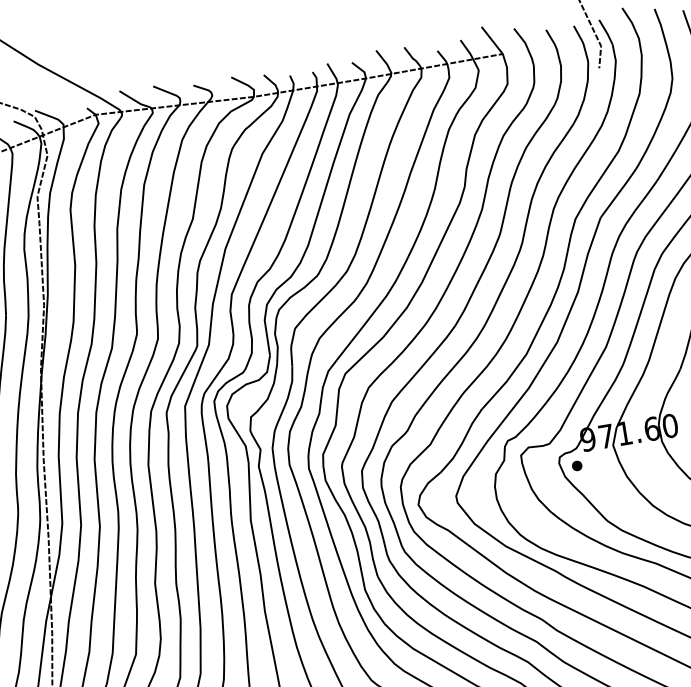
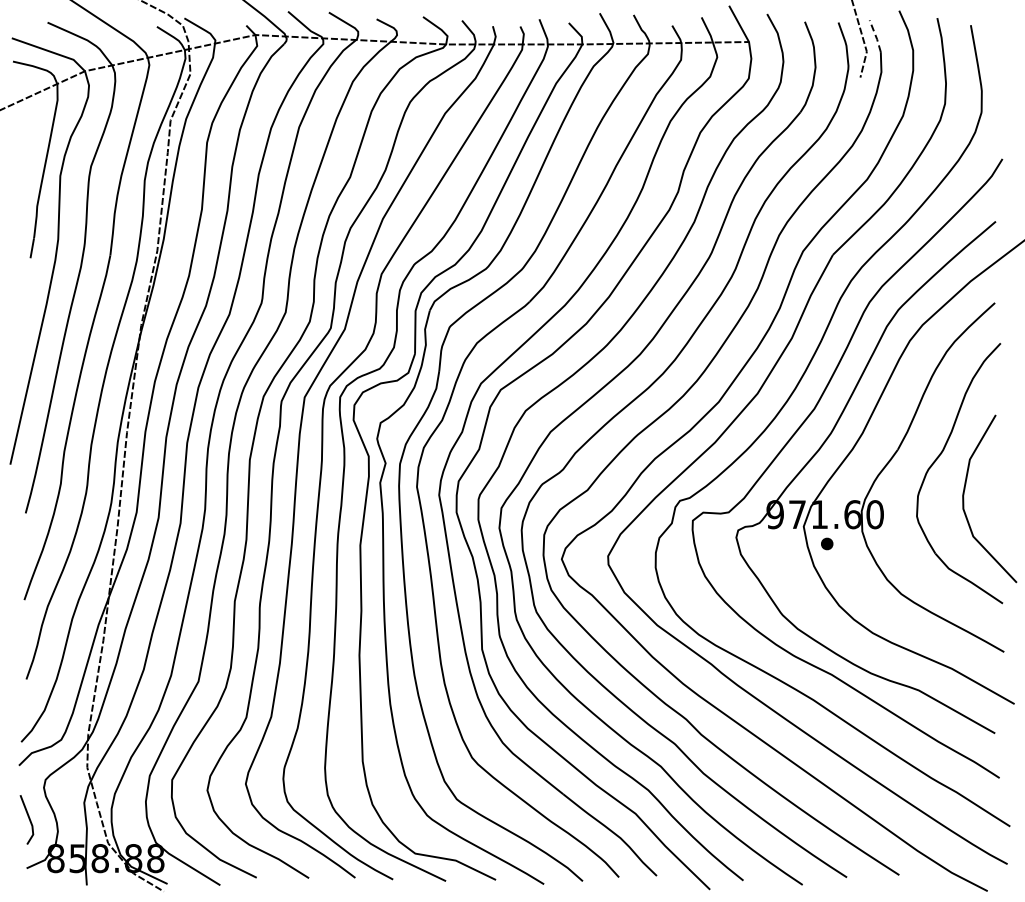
line: (606, 32) -> (876, 36), solid -> dashed
part: (577, 465) -> (827, 543), moved

